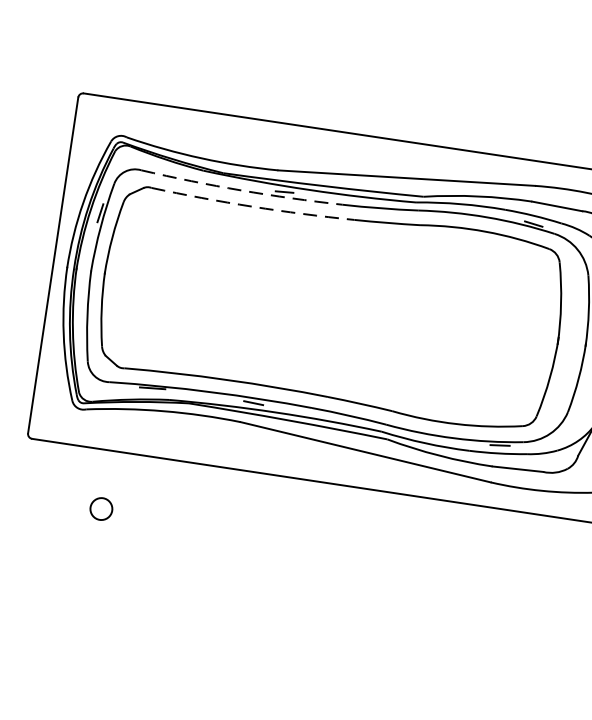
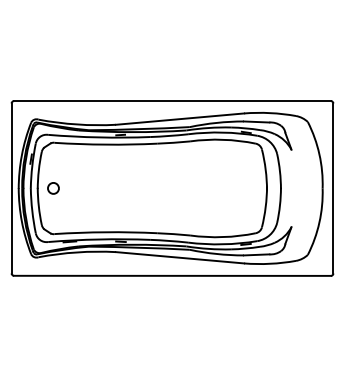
arc: (242, 190) -> (99, 137), dashed -> solid
arc: (251, 206) -> (105, 144), dashed -> solid
circle: (101, 509) -> (53, 188), moved

